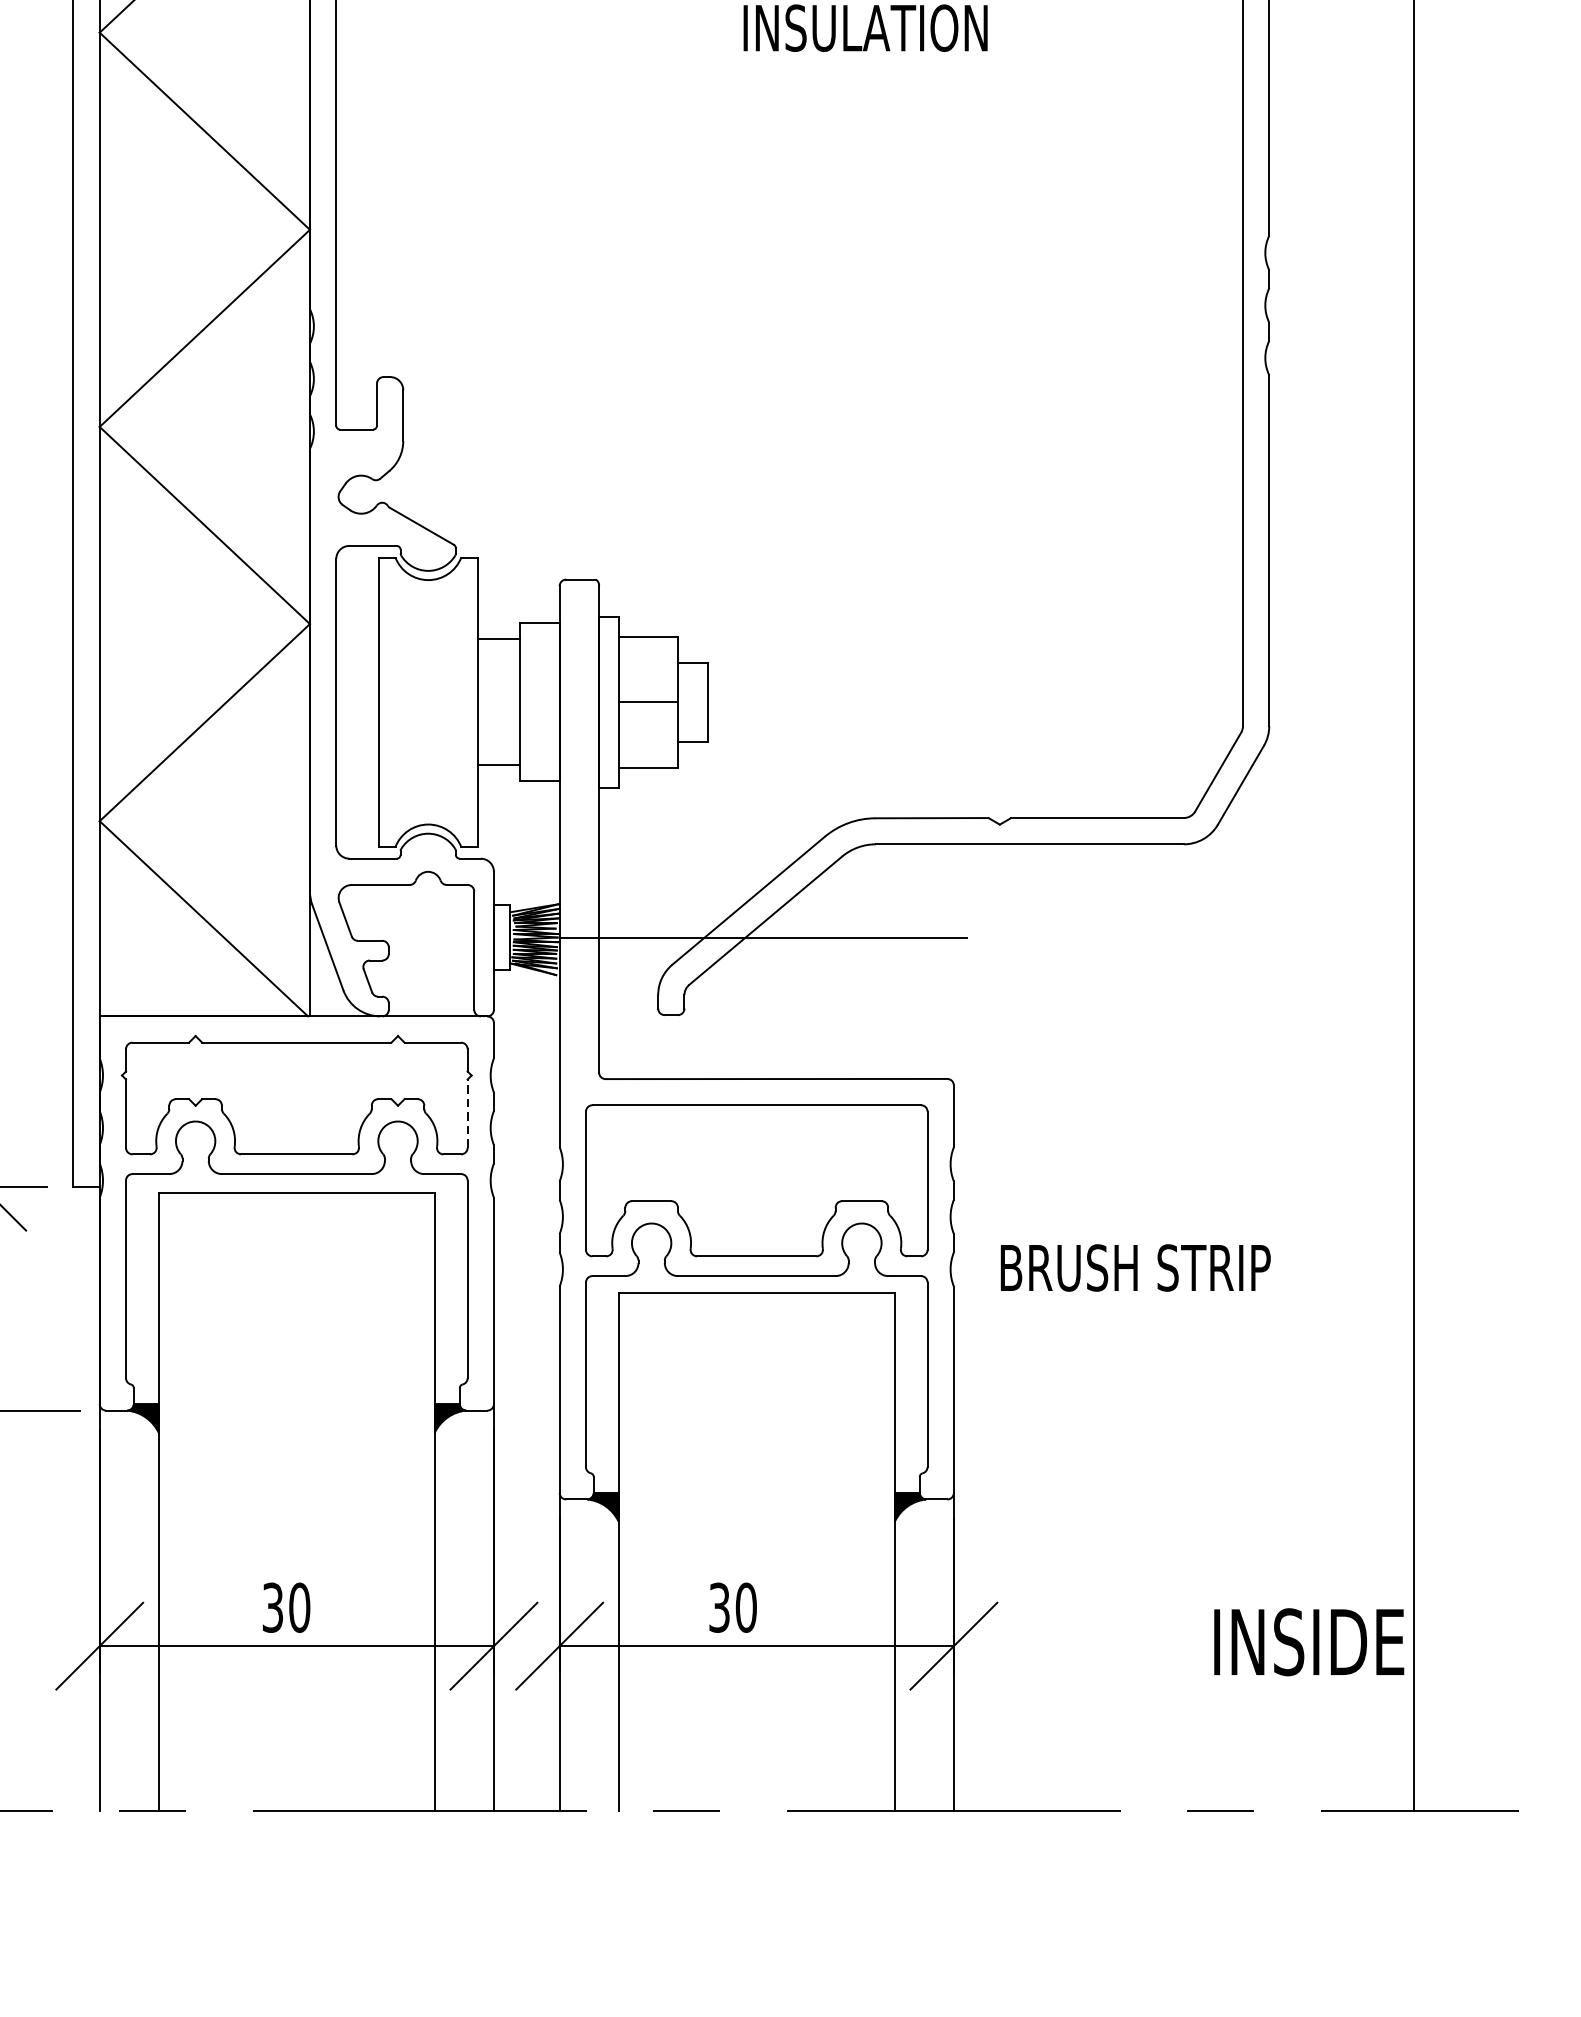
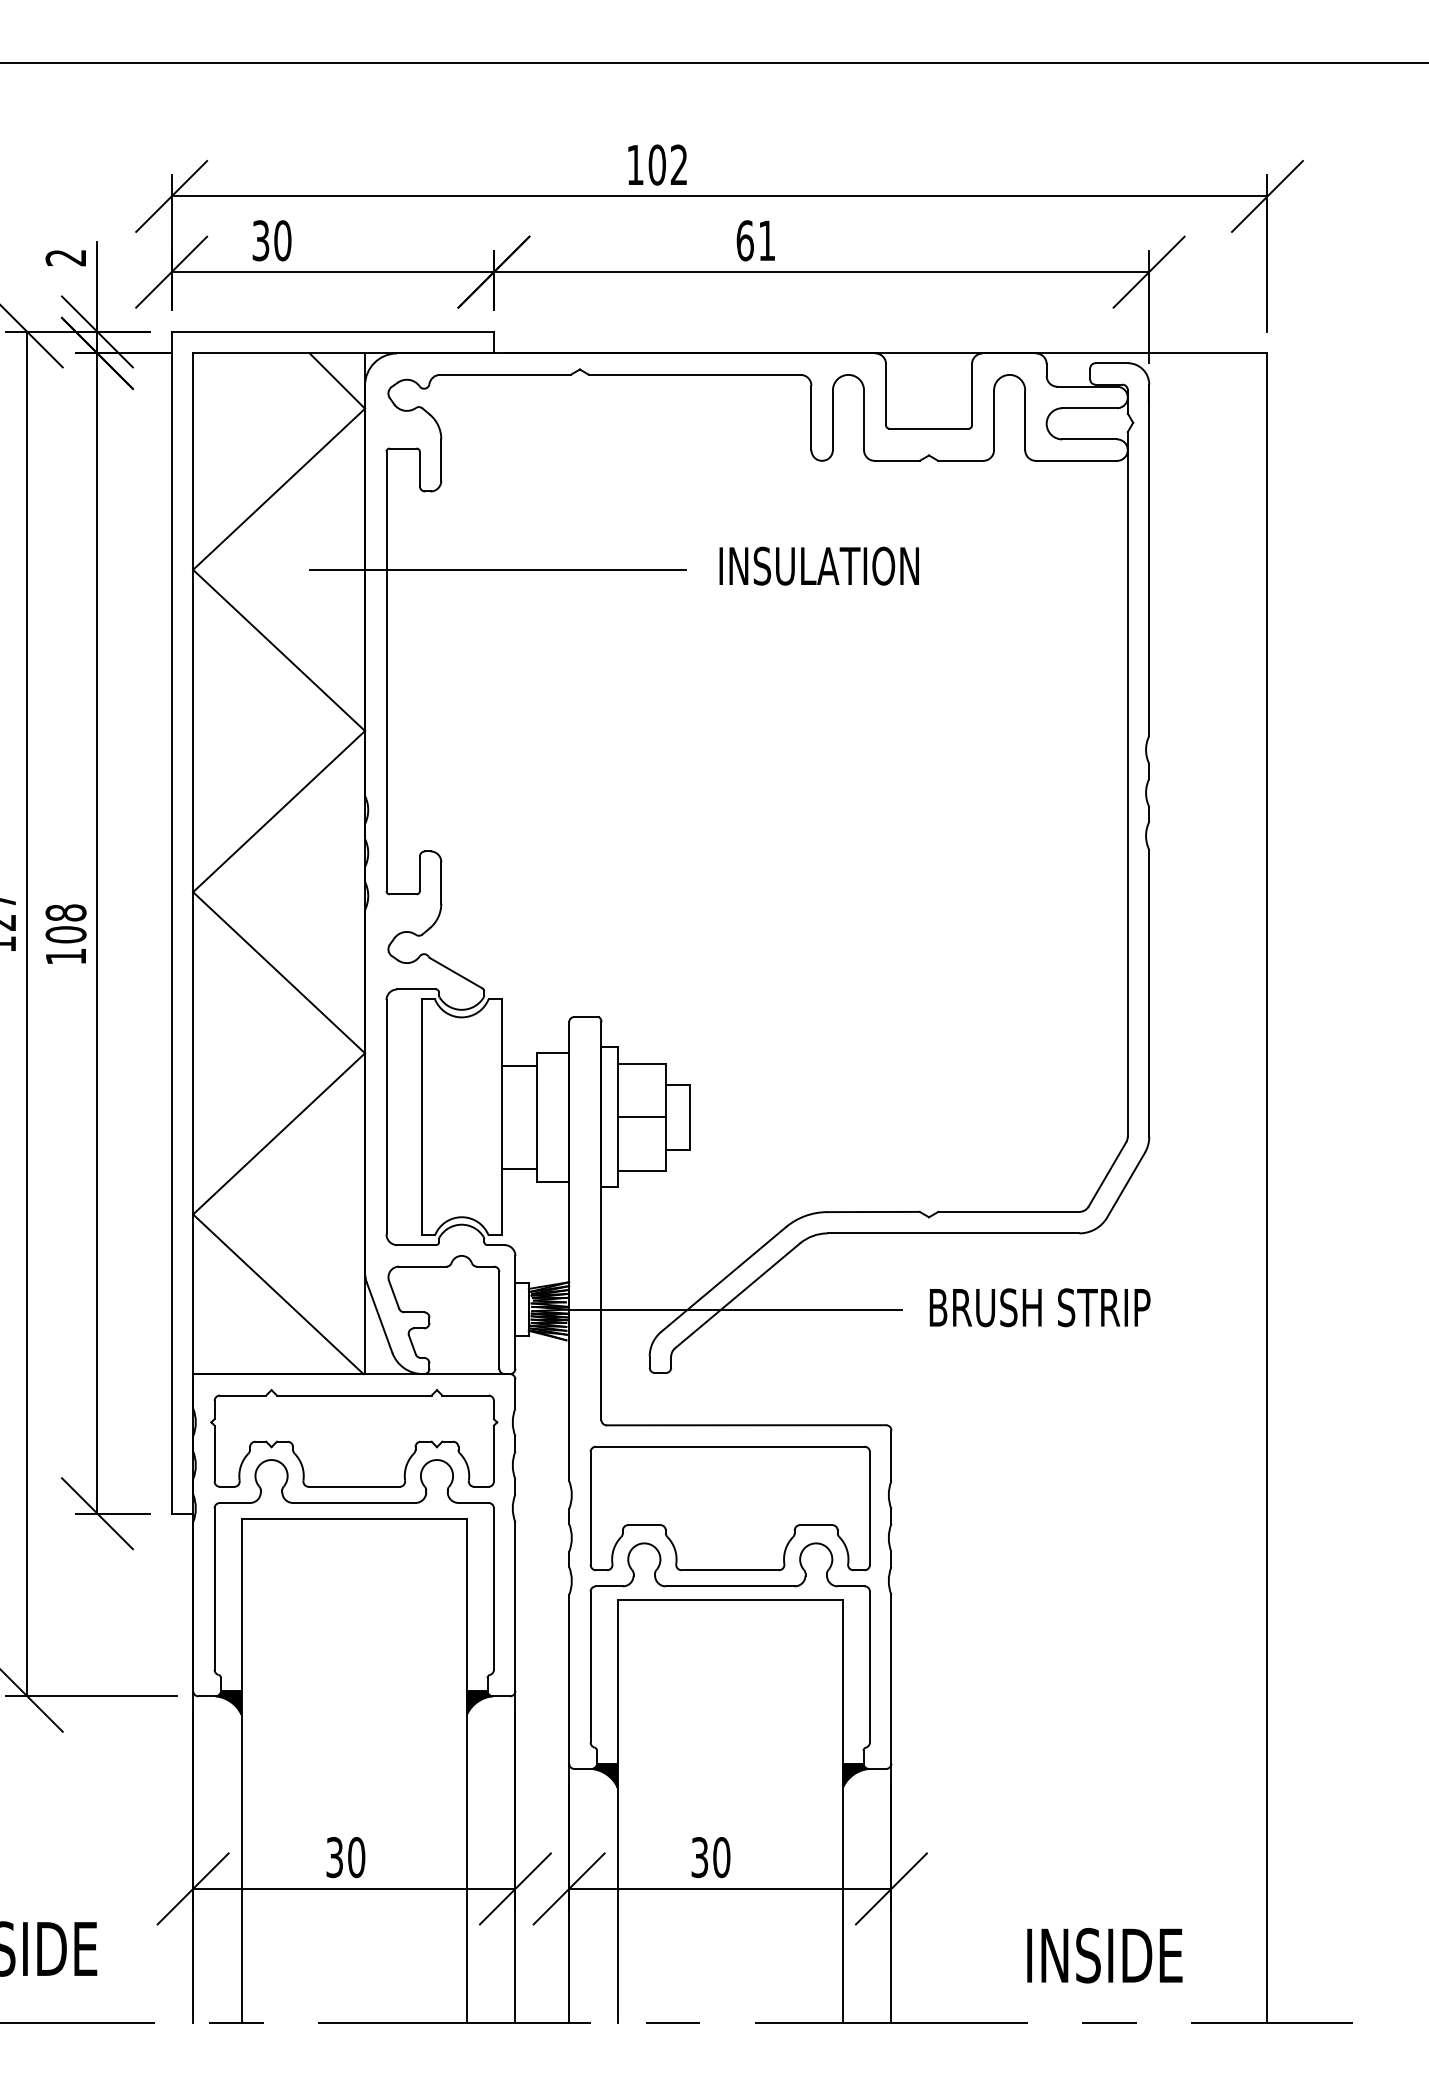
line: (472, 32) -> (497, 569), added
line: (467, 1113) -> (493, 1453), dashed -> solid
text: (1134, 1267) -> (1039, 1307), moved
text: (1308, 1641) -> (1104, 1955), moved

